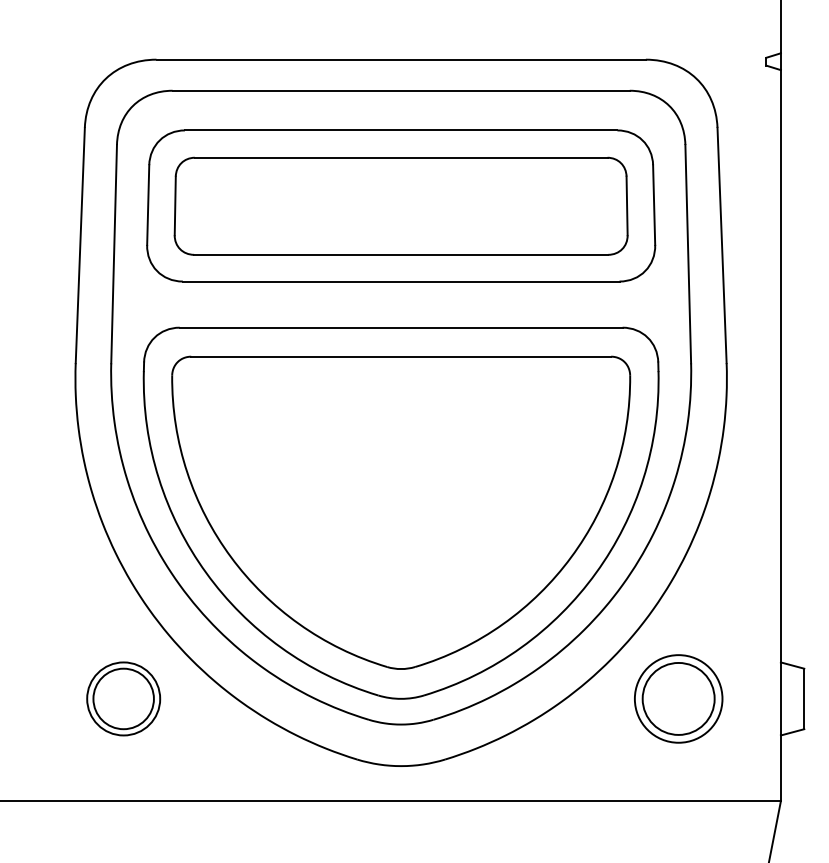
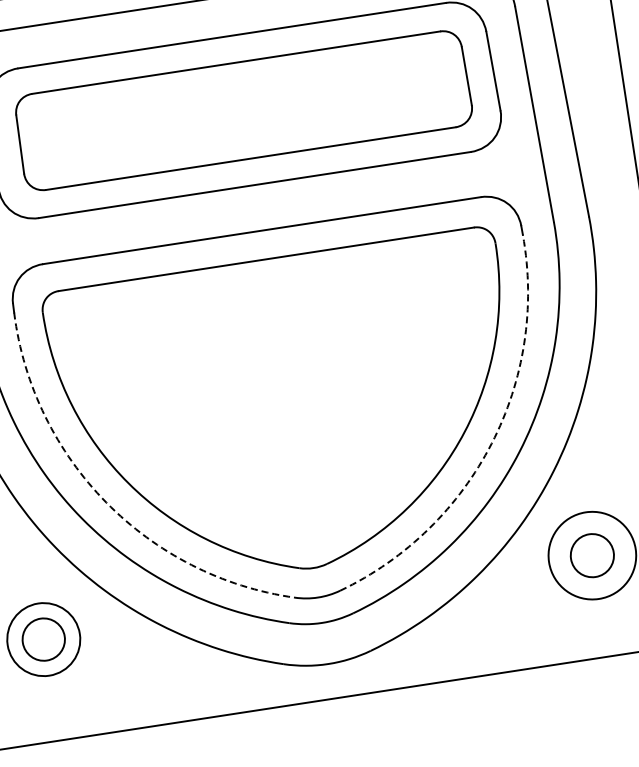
arc: (206, 572) -> (106, 502), solid -> dashed
arc: (596, 572) -> (492, 443), solid -> dashed
circle: (123, 698) -> (43, 639), size x0.7
circle: (678, 698) -> (592, 555), size x0.6

